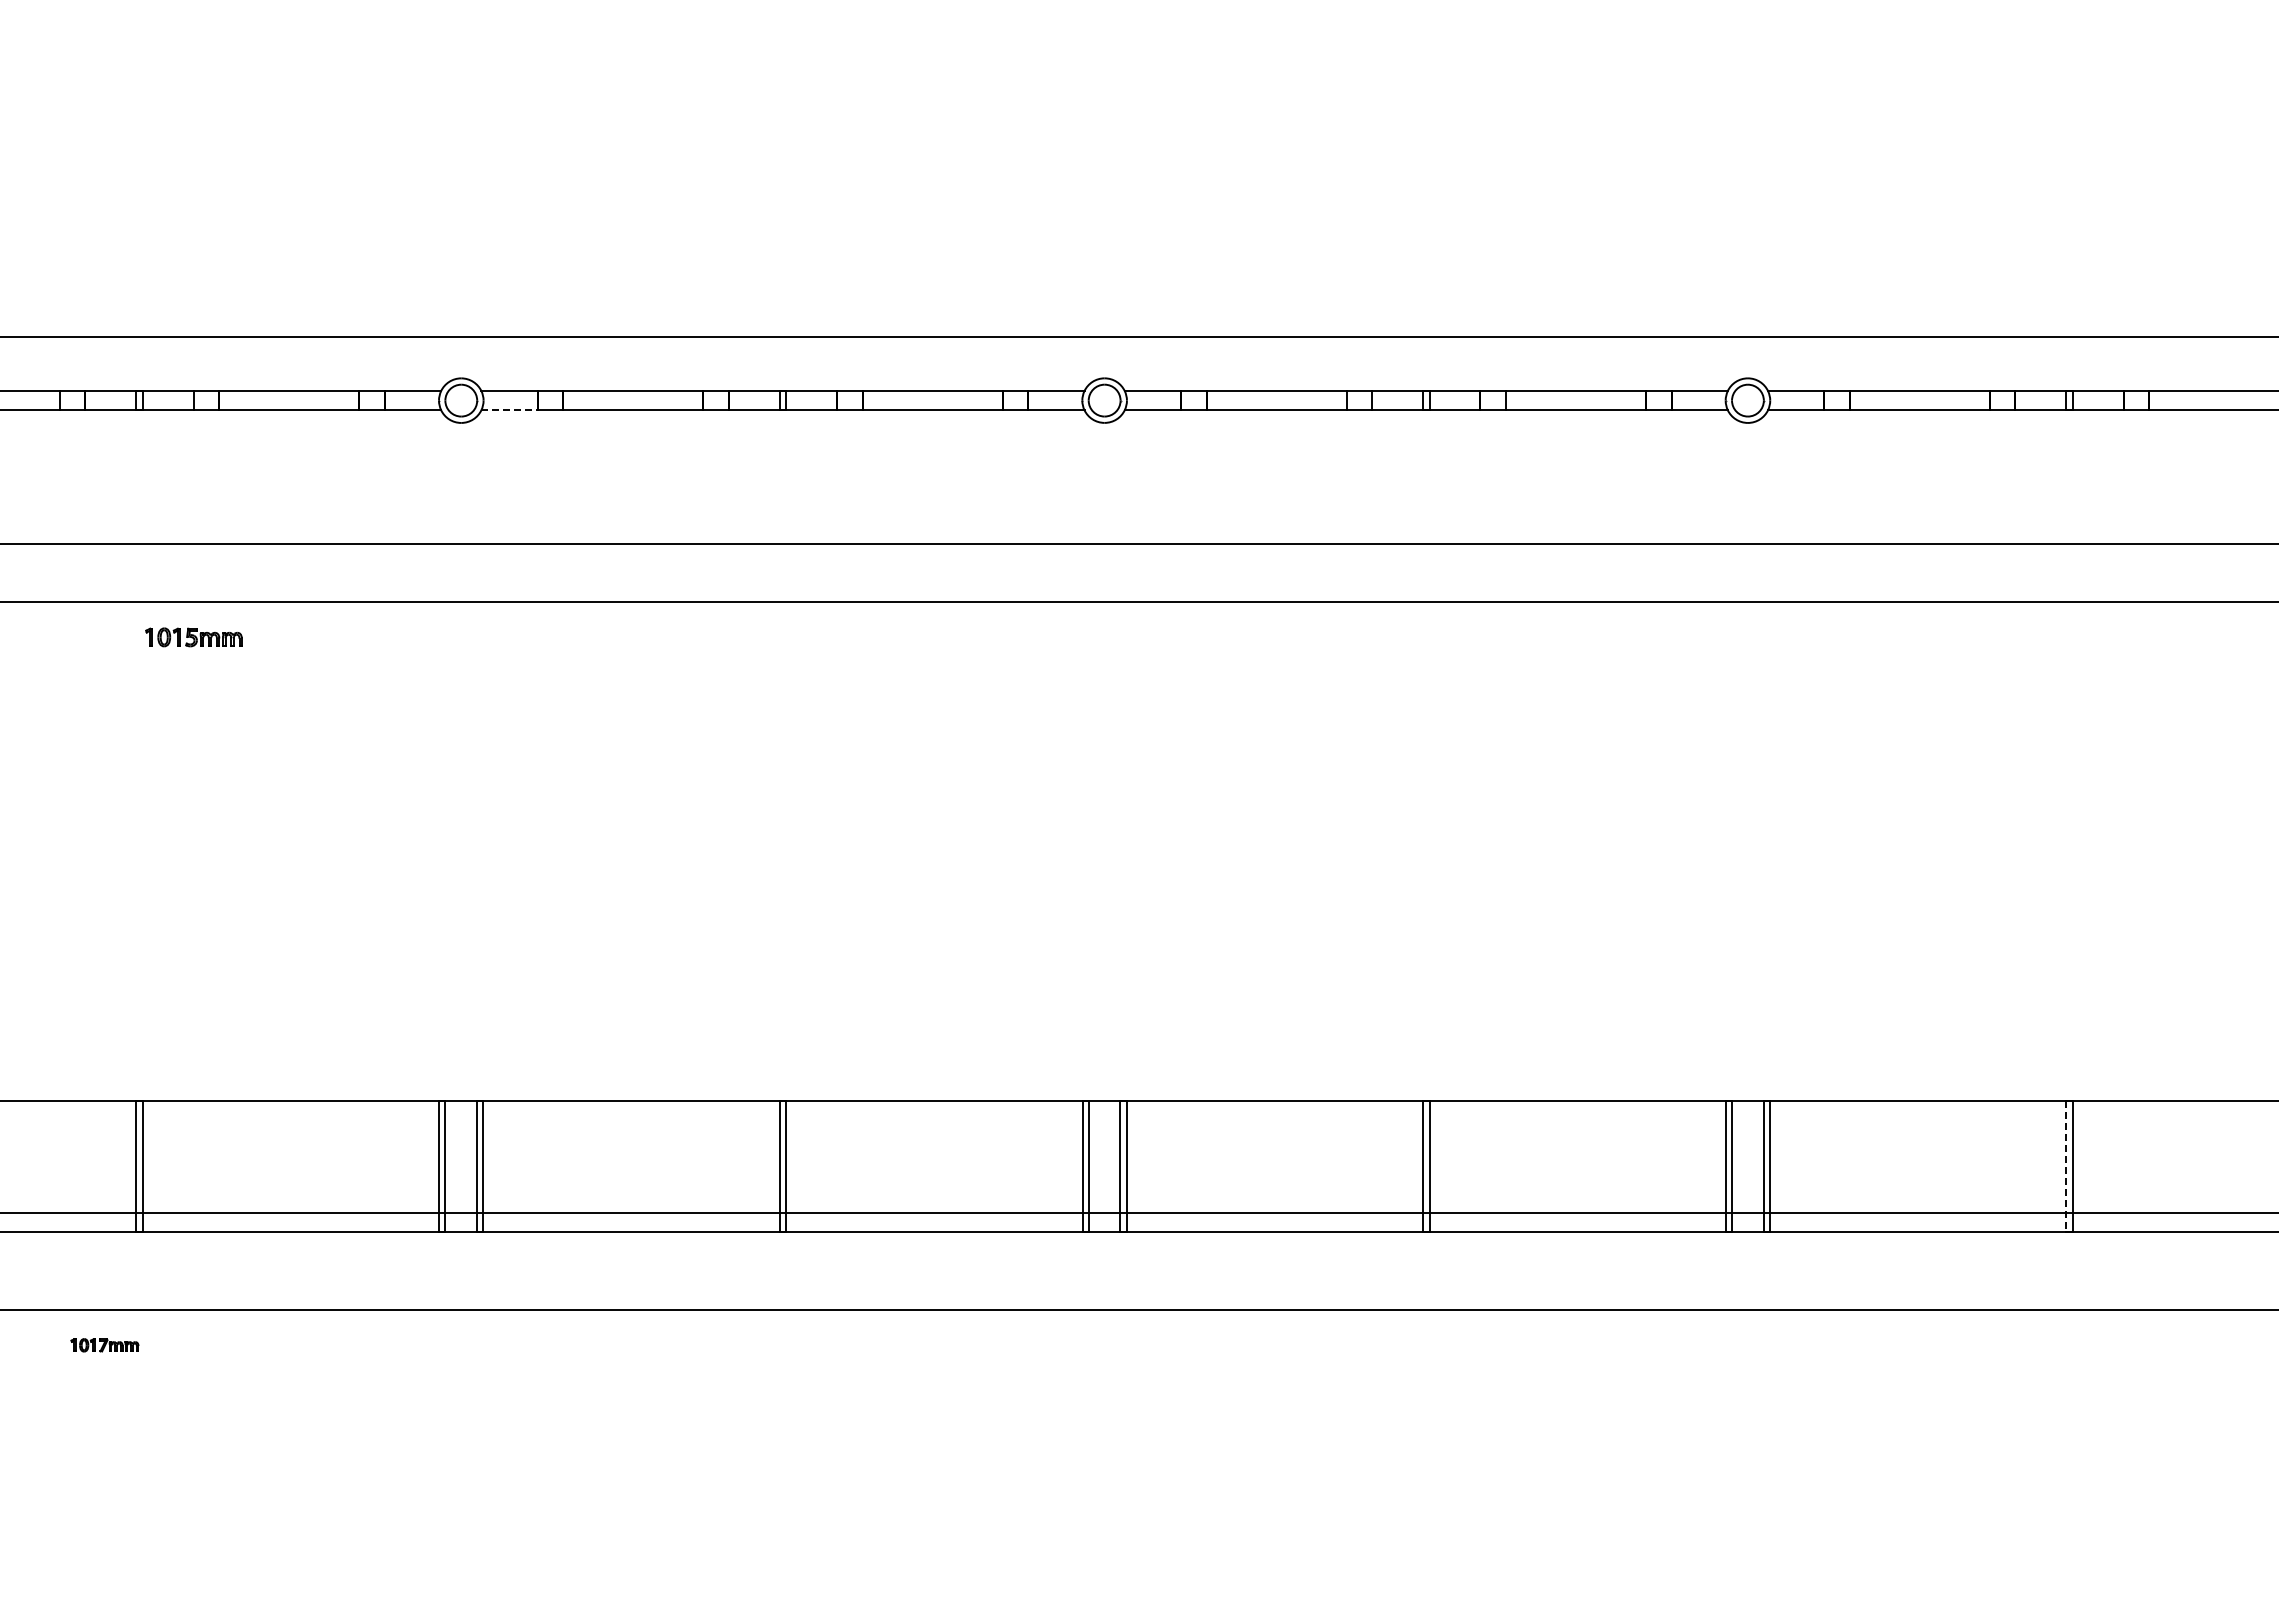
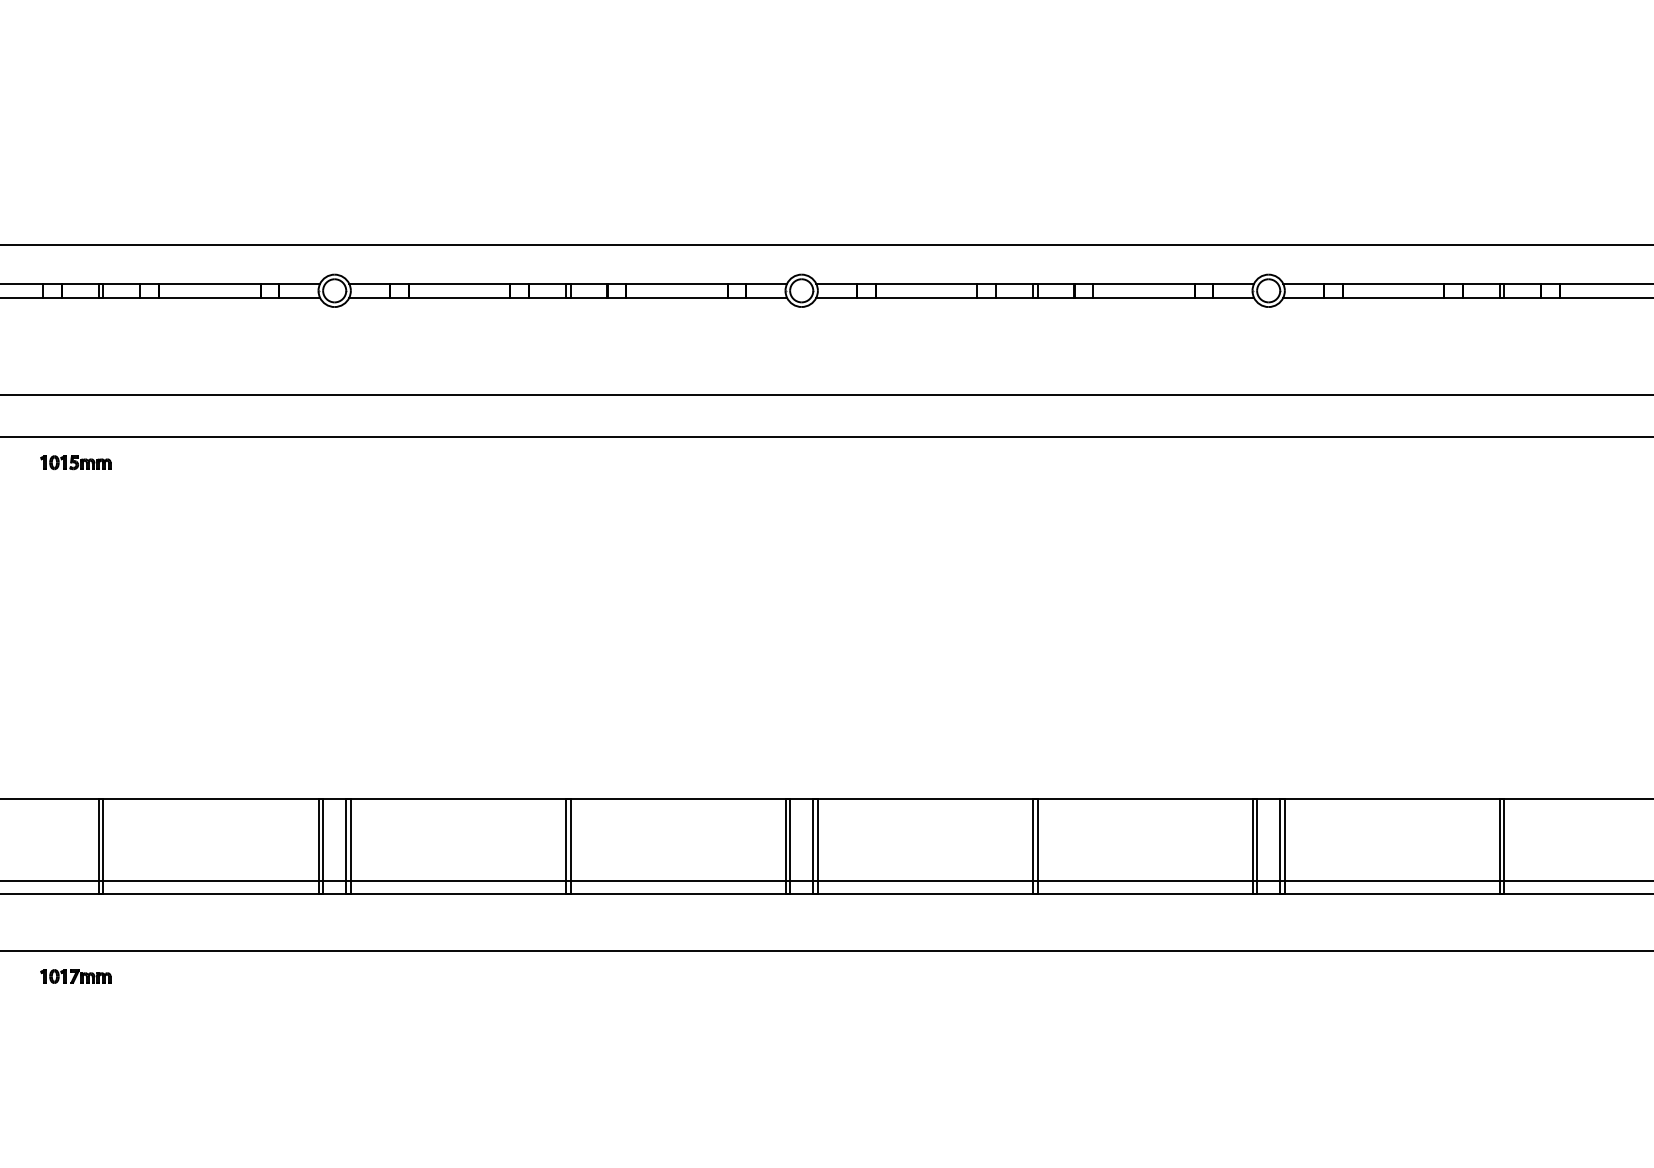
line: (510, 410) -> (370, 297), dashed -> solid
part: (193, 637) -> (75, 462), moved
line: (2066, 1167) -> (1499, 847), dashed -> solid
part: (104, 1345) -> (75, 976), size x1.43

